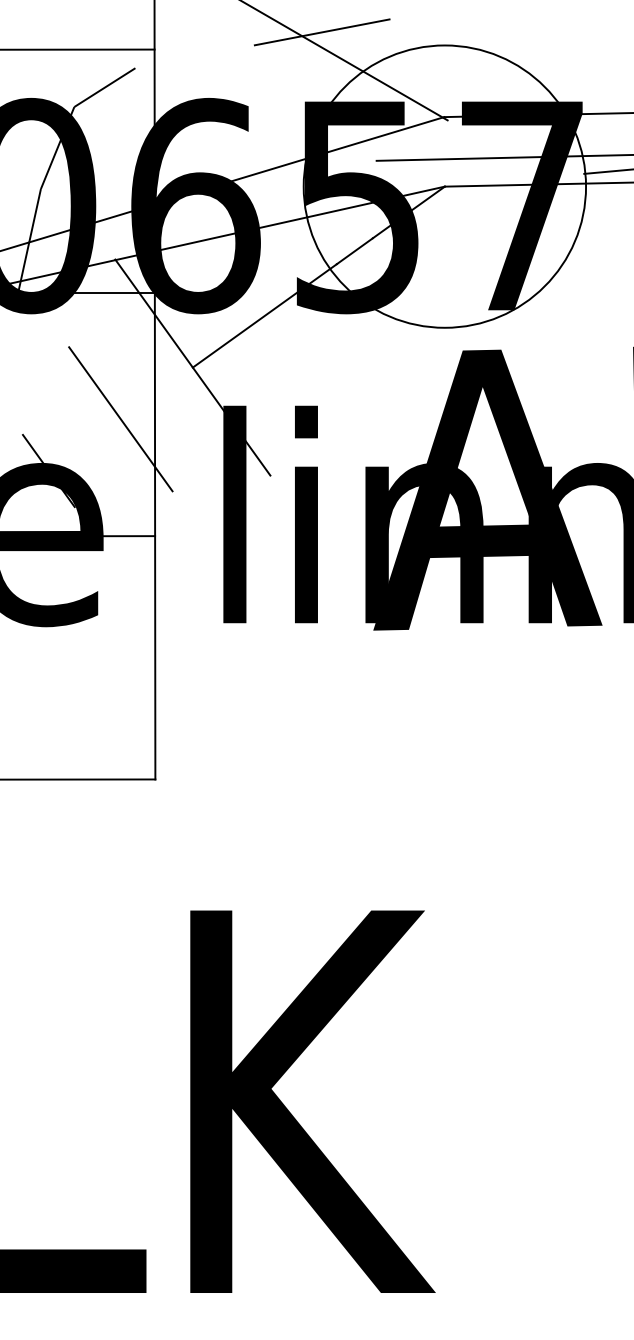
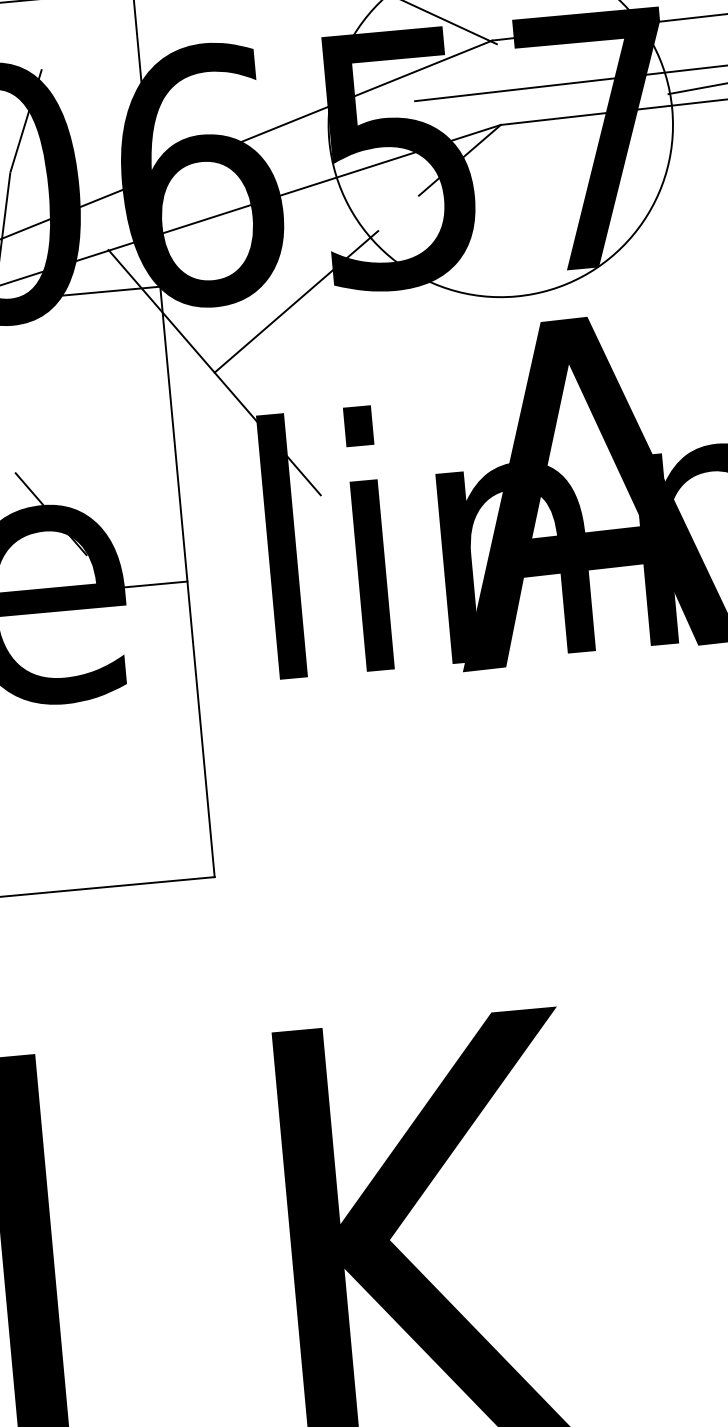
line: (104, 87) -> (76, 42), removed
line: (354, 251) -> (398, 213), removed
line: (120, 419) -> (132, 443), removed

